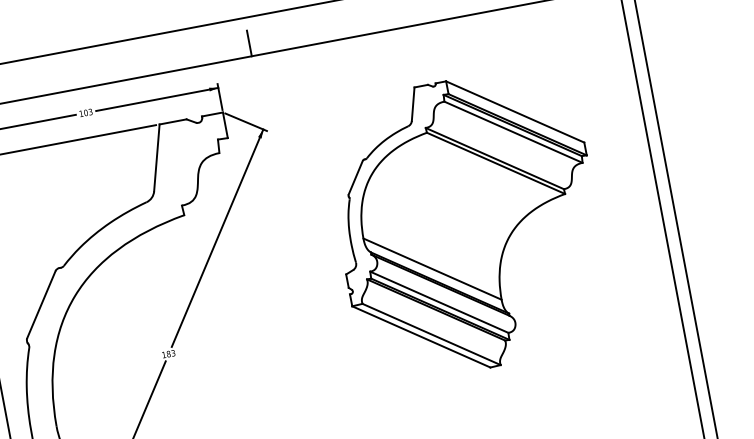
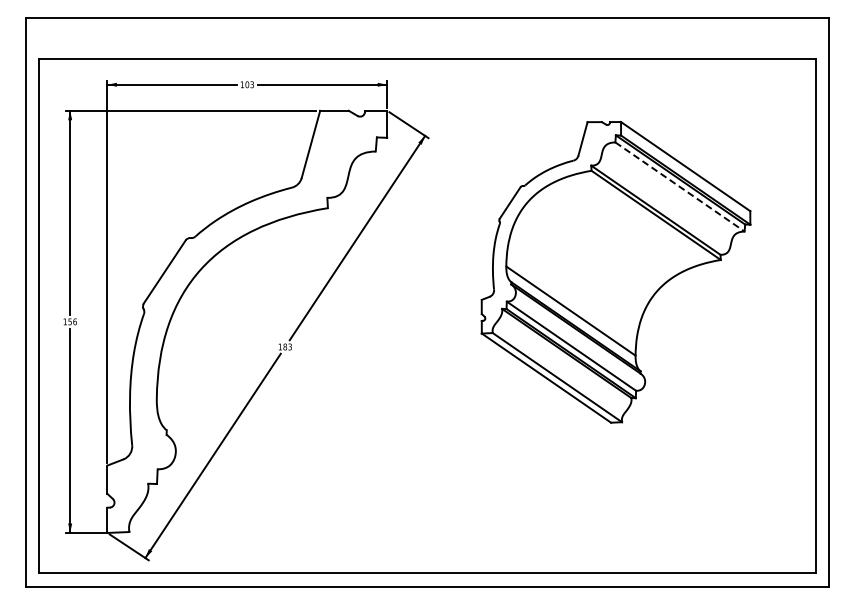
line: (249, 42) -> (427, 44), removed
line: (513, 131) -> (680, 186), solid -> dashed

